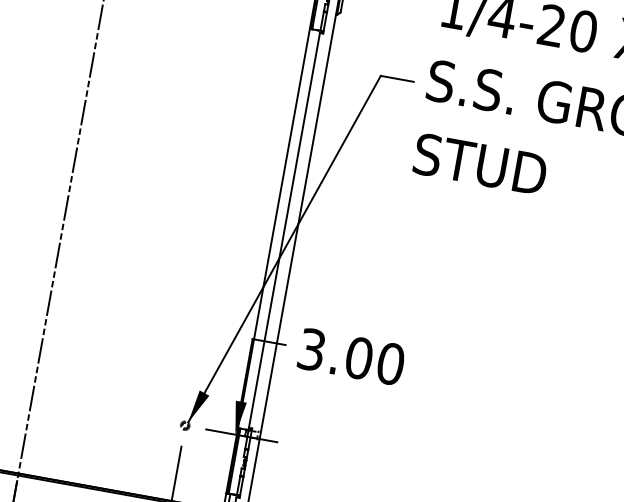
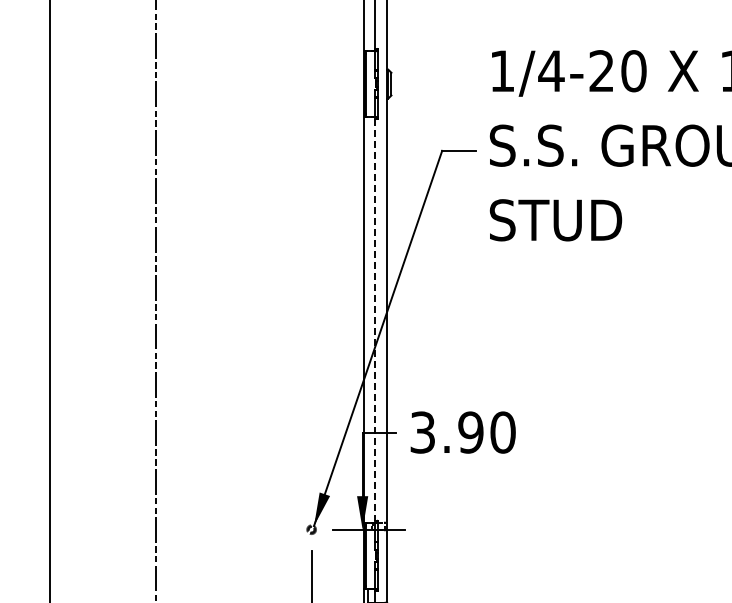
line: (284, 230) -> (374, 320), solid -> dashed
text: (358, 358) -> (470, 432), 3.00 -> 3.90

